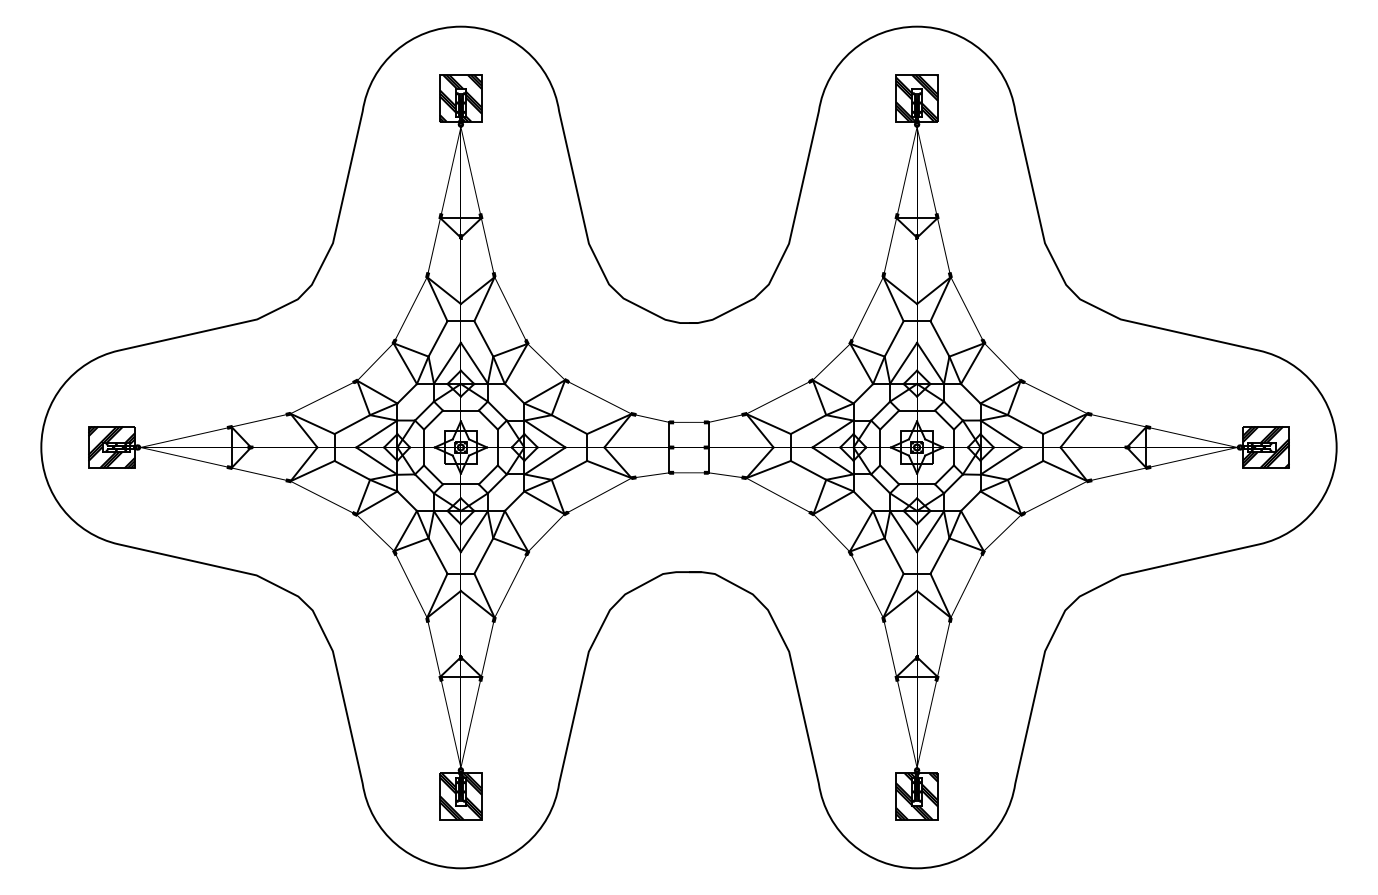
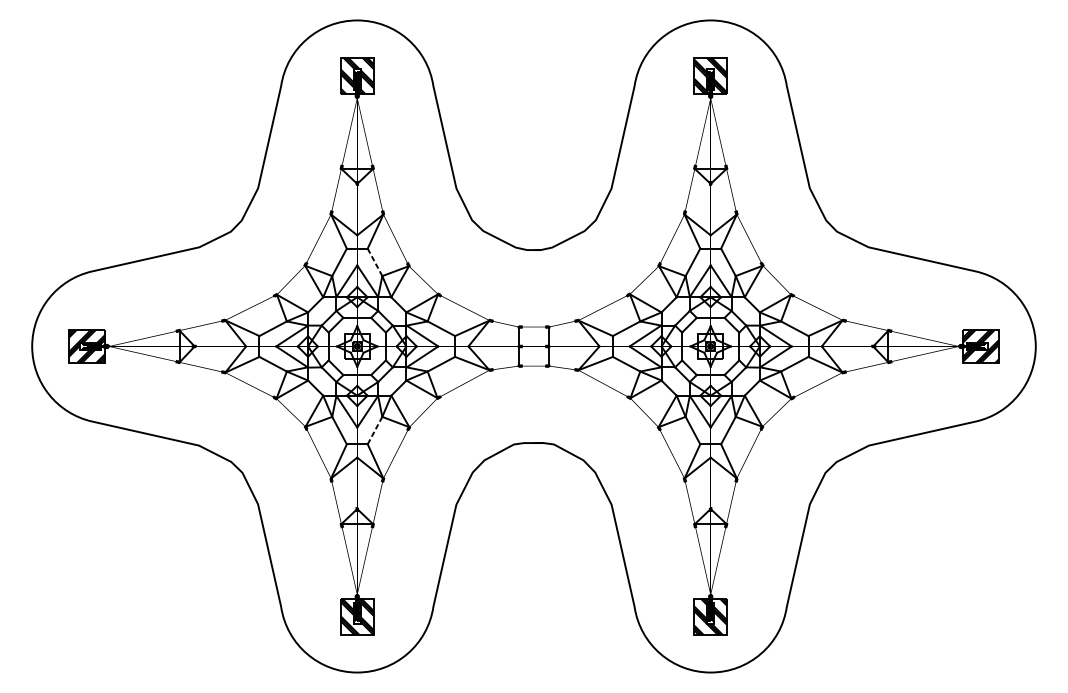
line: (483, 338) -> (374, 262), solid -> dashed
line: (483, 556) -> (374, 430), solid -> dashed

